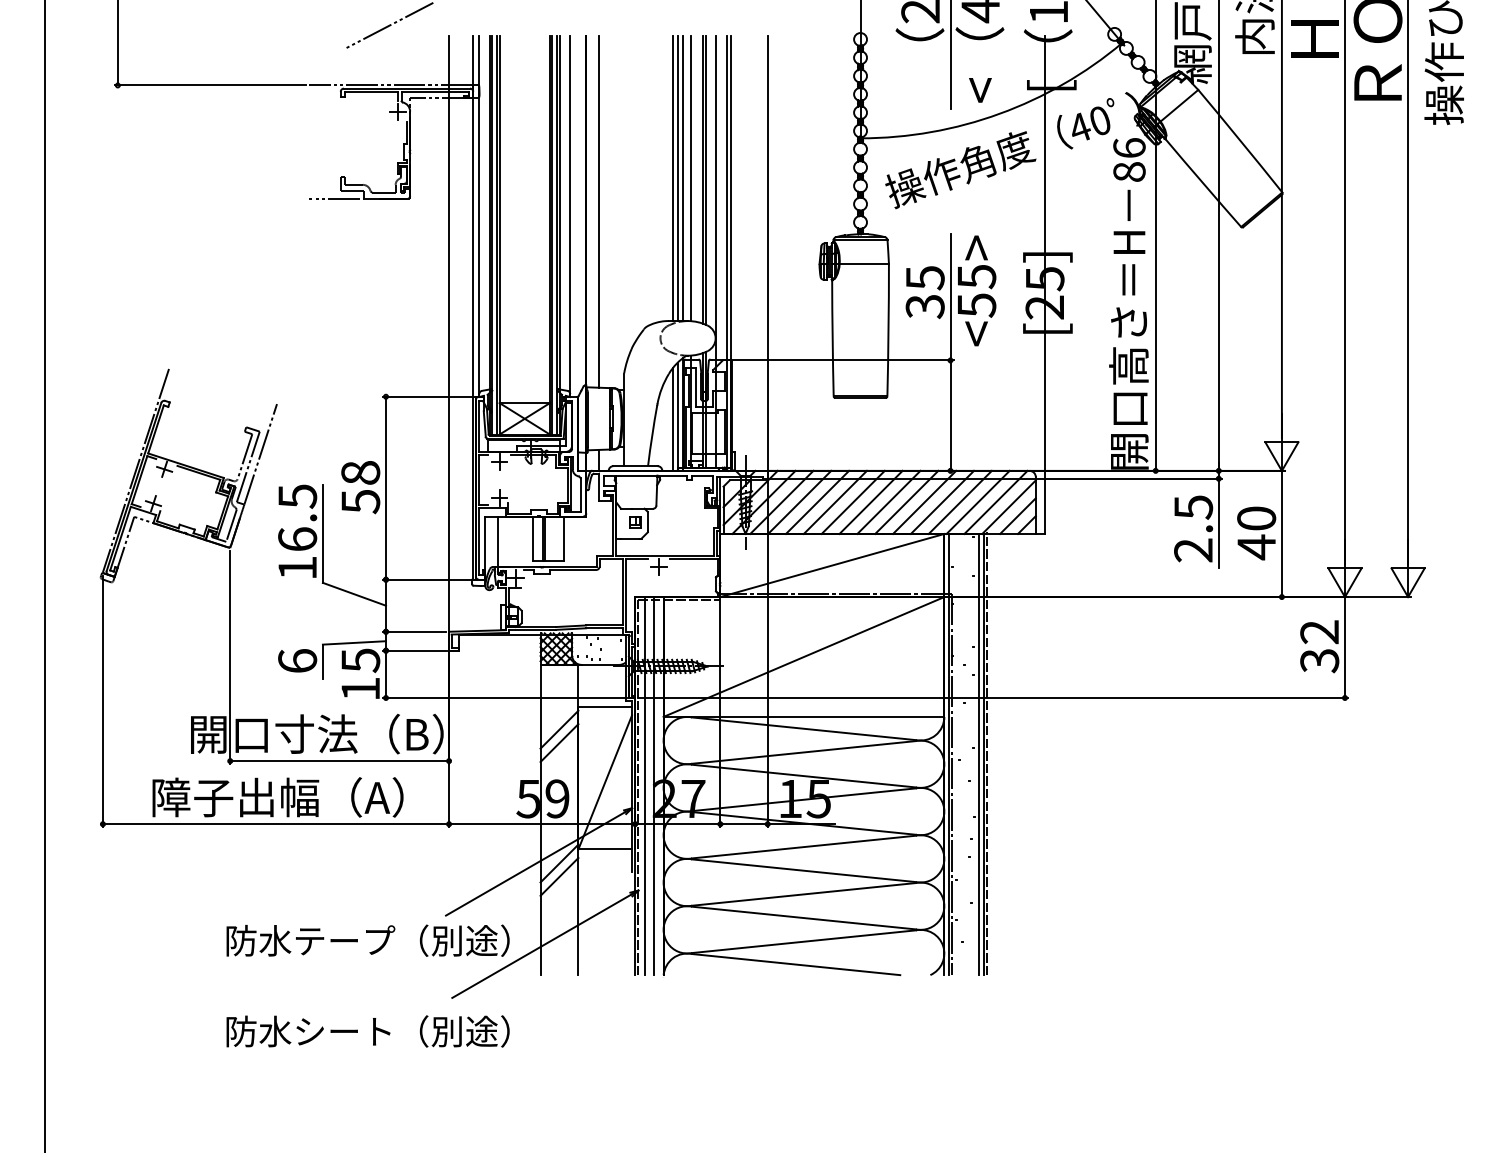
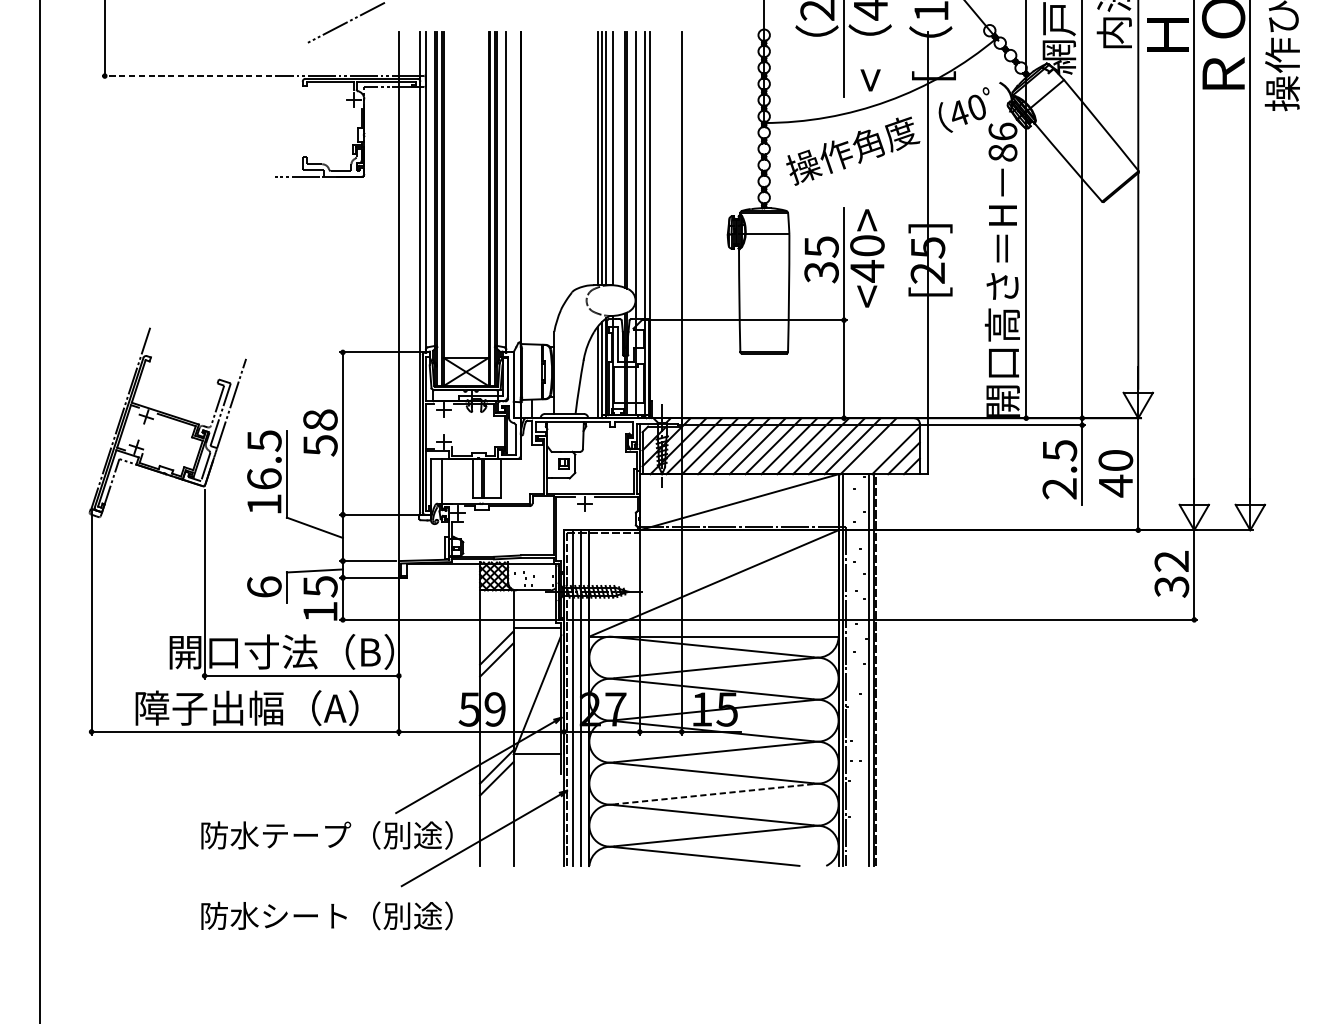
line: (210, 85) -> (187, 76), solid -> dashed
line: (598, 211) -> (531, 187), removed
text: (976, 291) -> (867, 258), <55> -> <40>
line: (995, 501) -> (884, 445), removed
line: (803, 894) -> (713, 794), solid -> dashed

